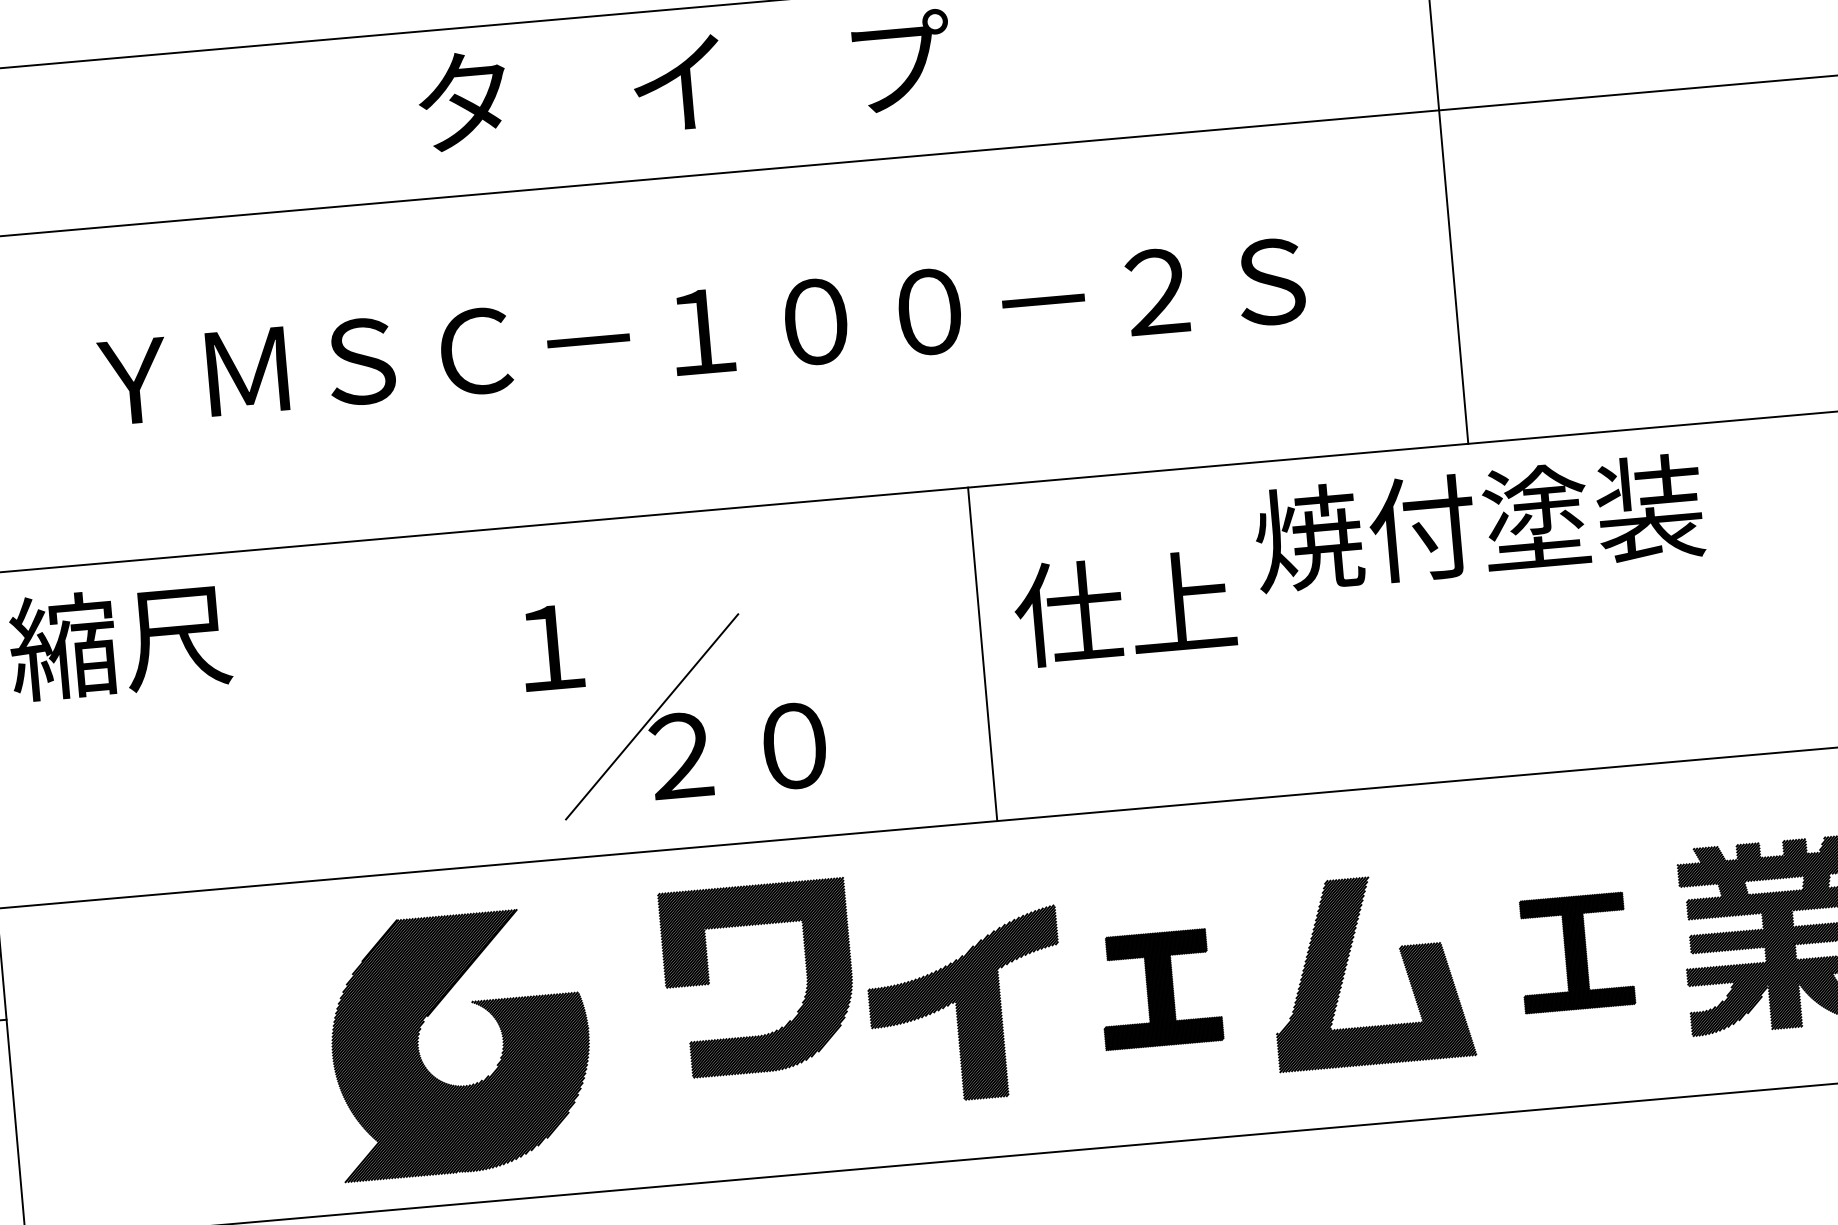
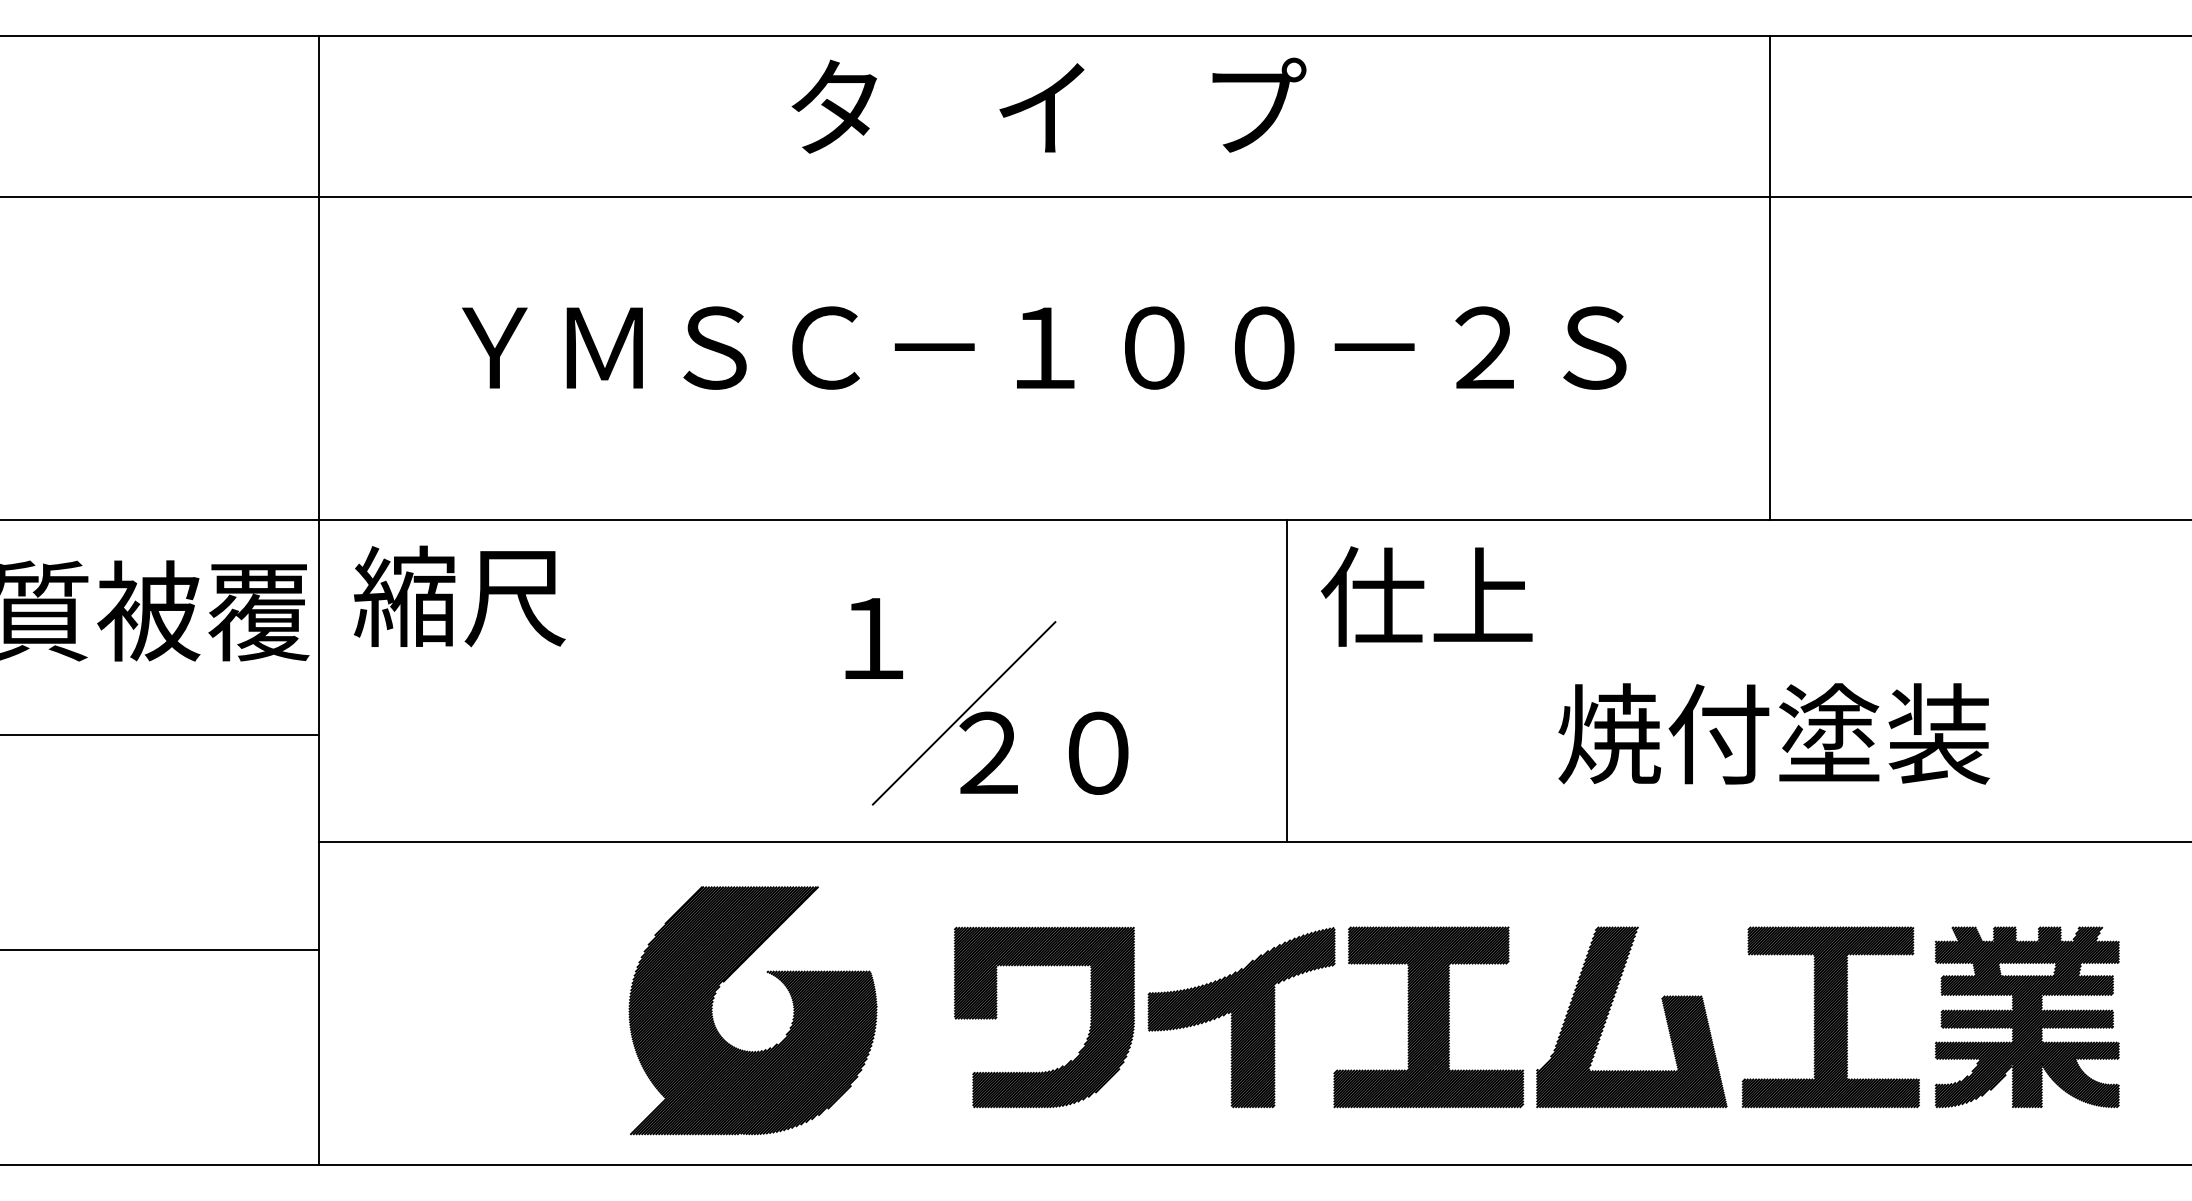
text: (1478, 522) -> (1773, 733), moved
text: (1124, 607) -> (1426, 596), moved
part: (1575, 953) -> (1830, 1017), size x1.67
part: (806, 974) -> (1090, 1017), moved
part: (1159, 989) -> (1428, 1017), size x1.67

